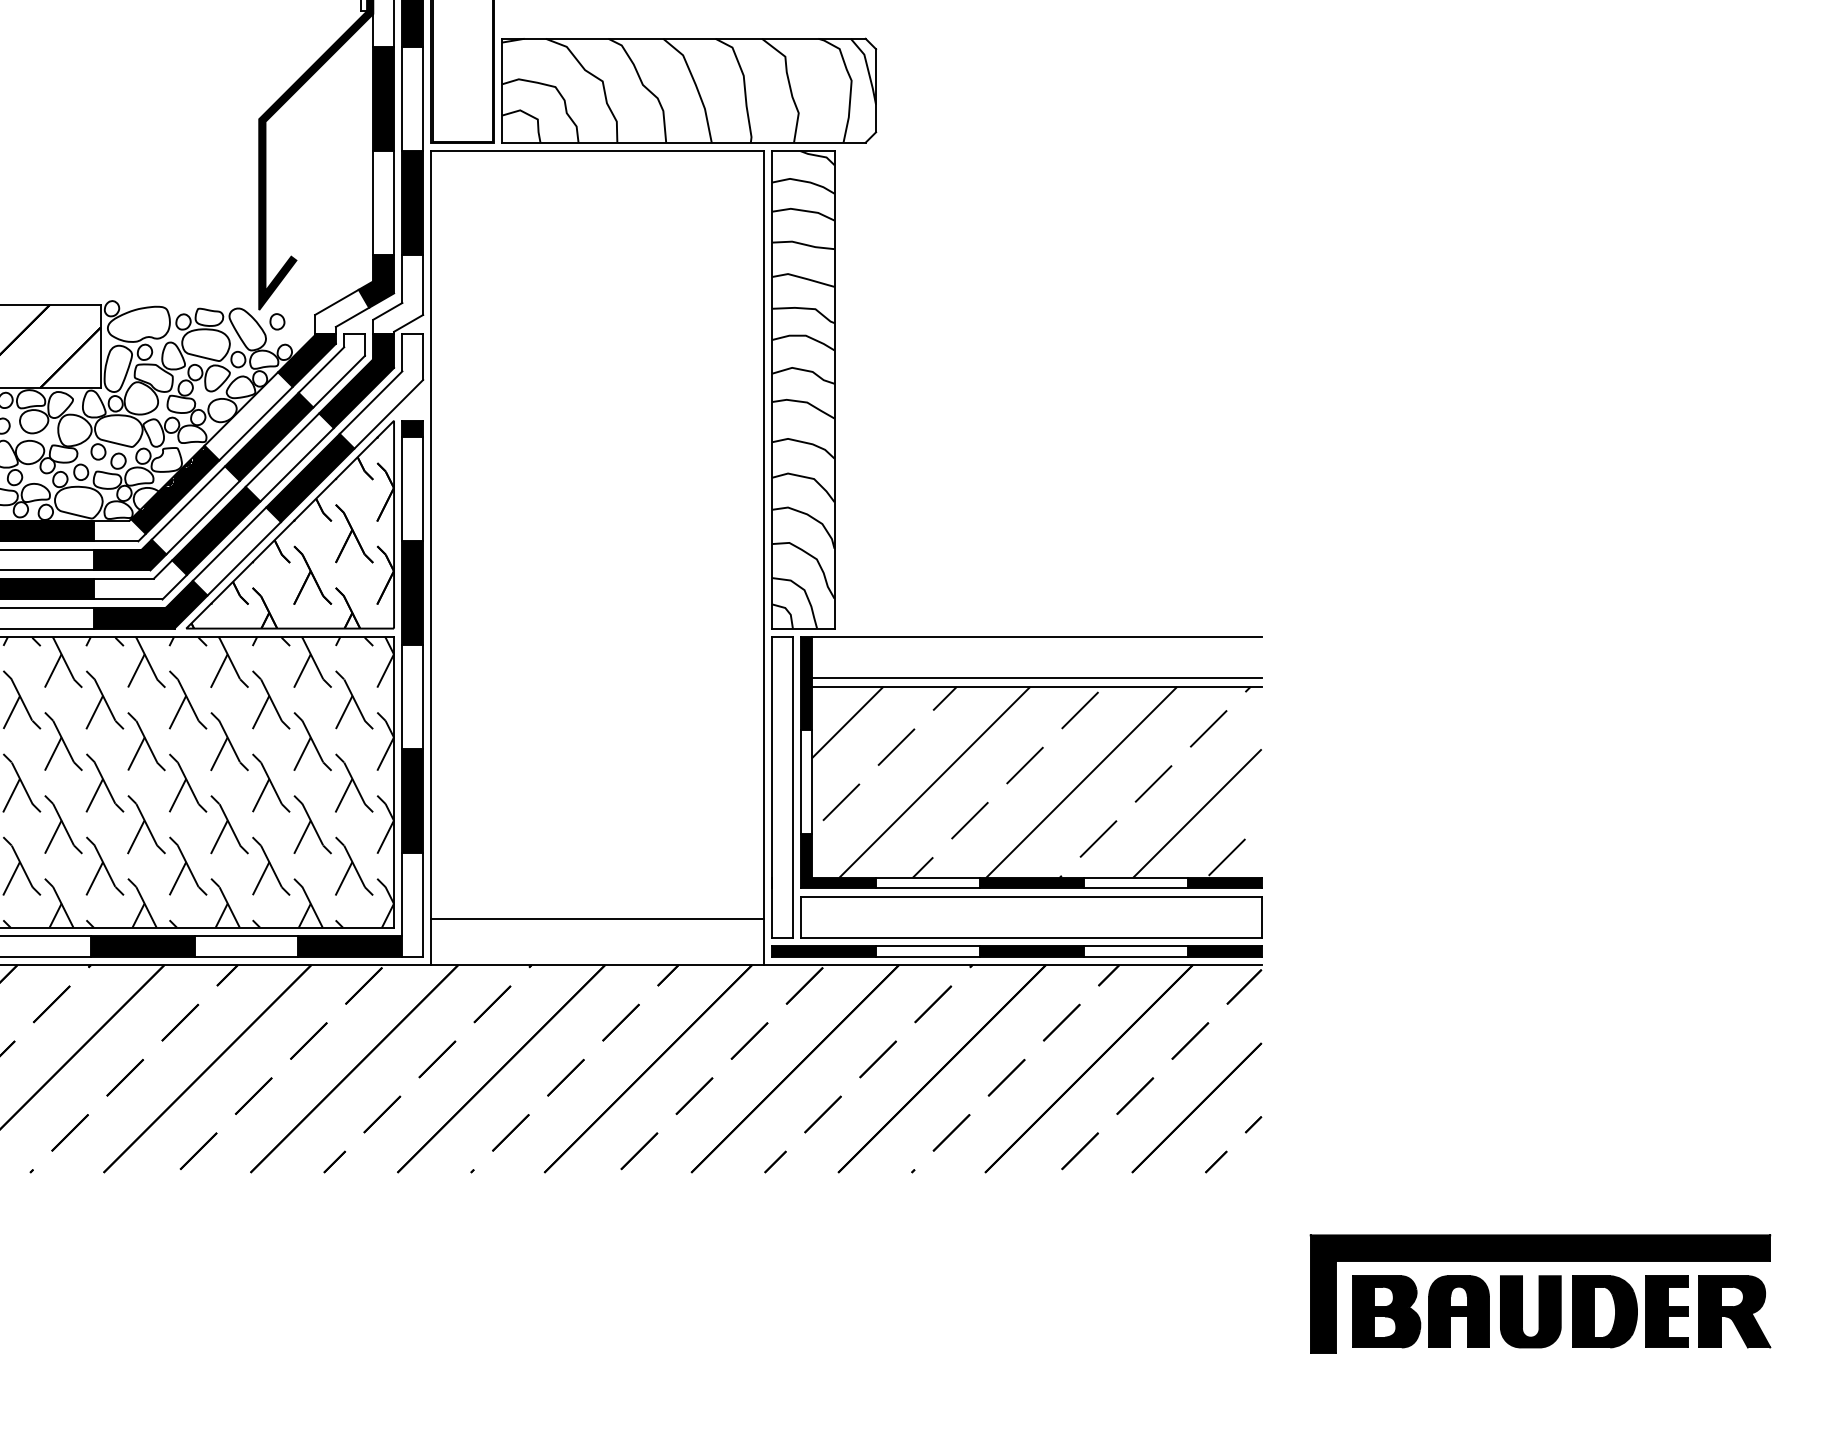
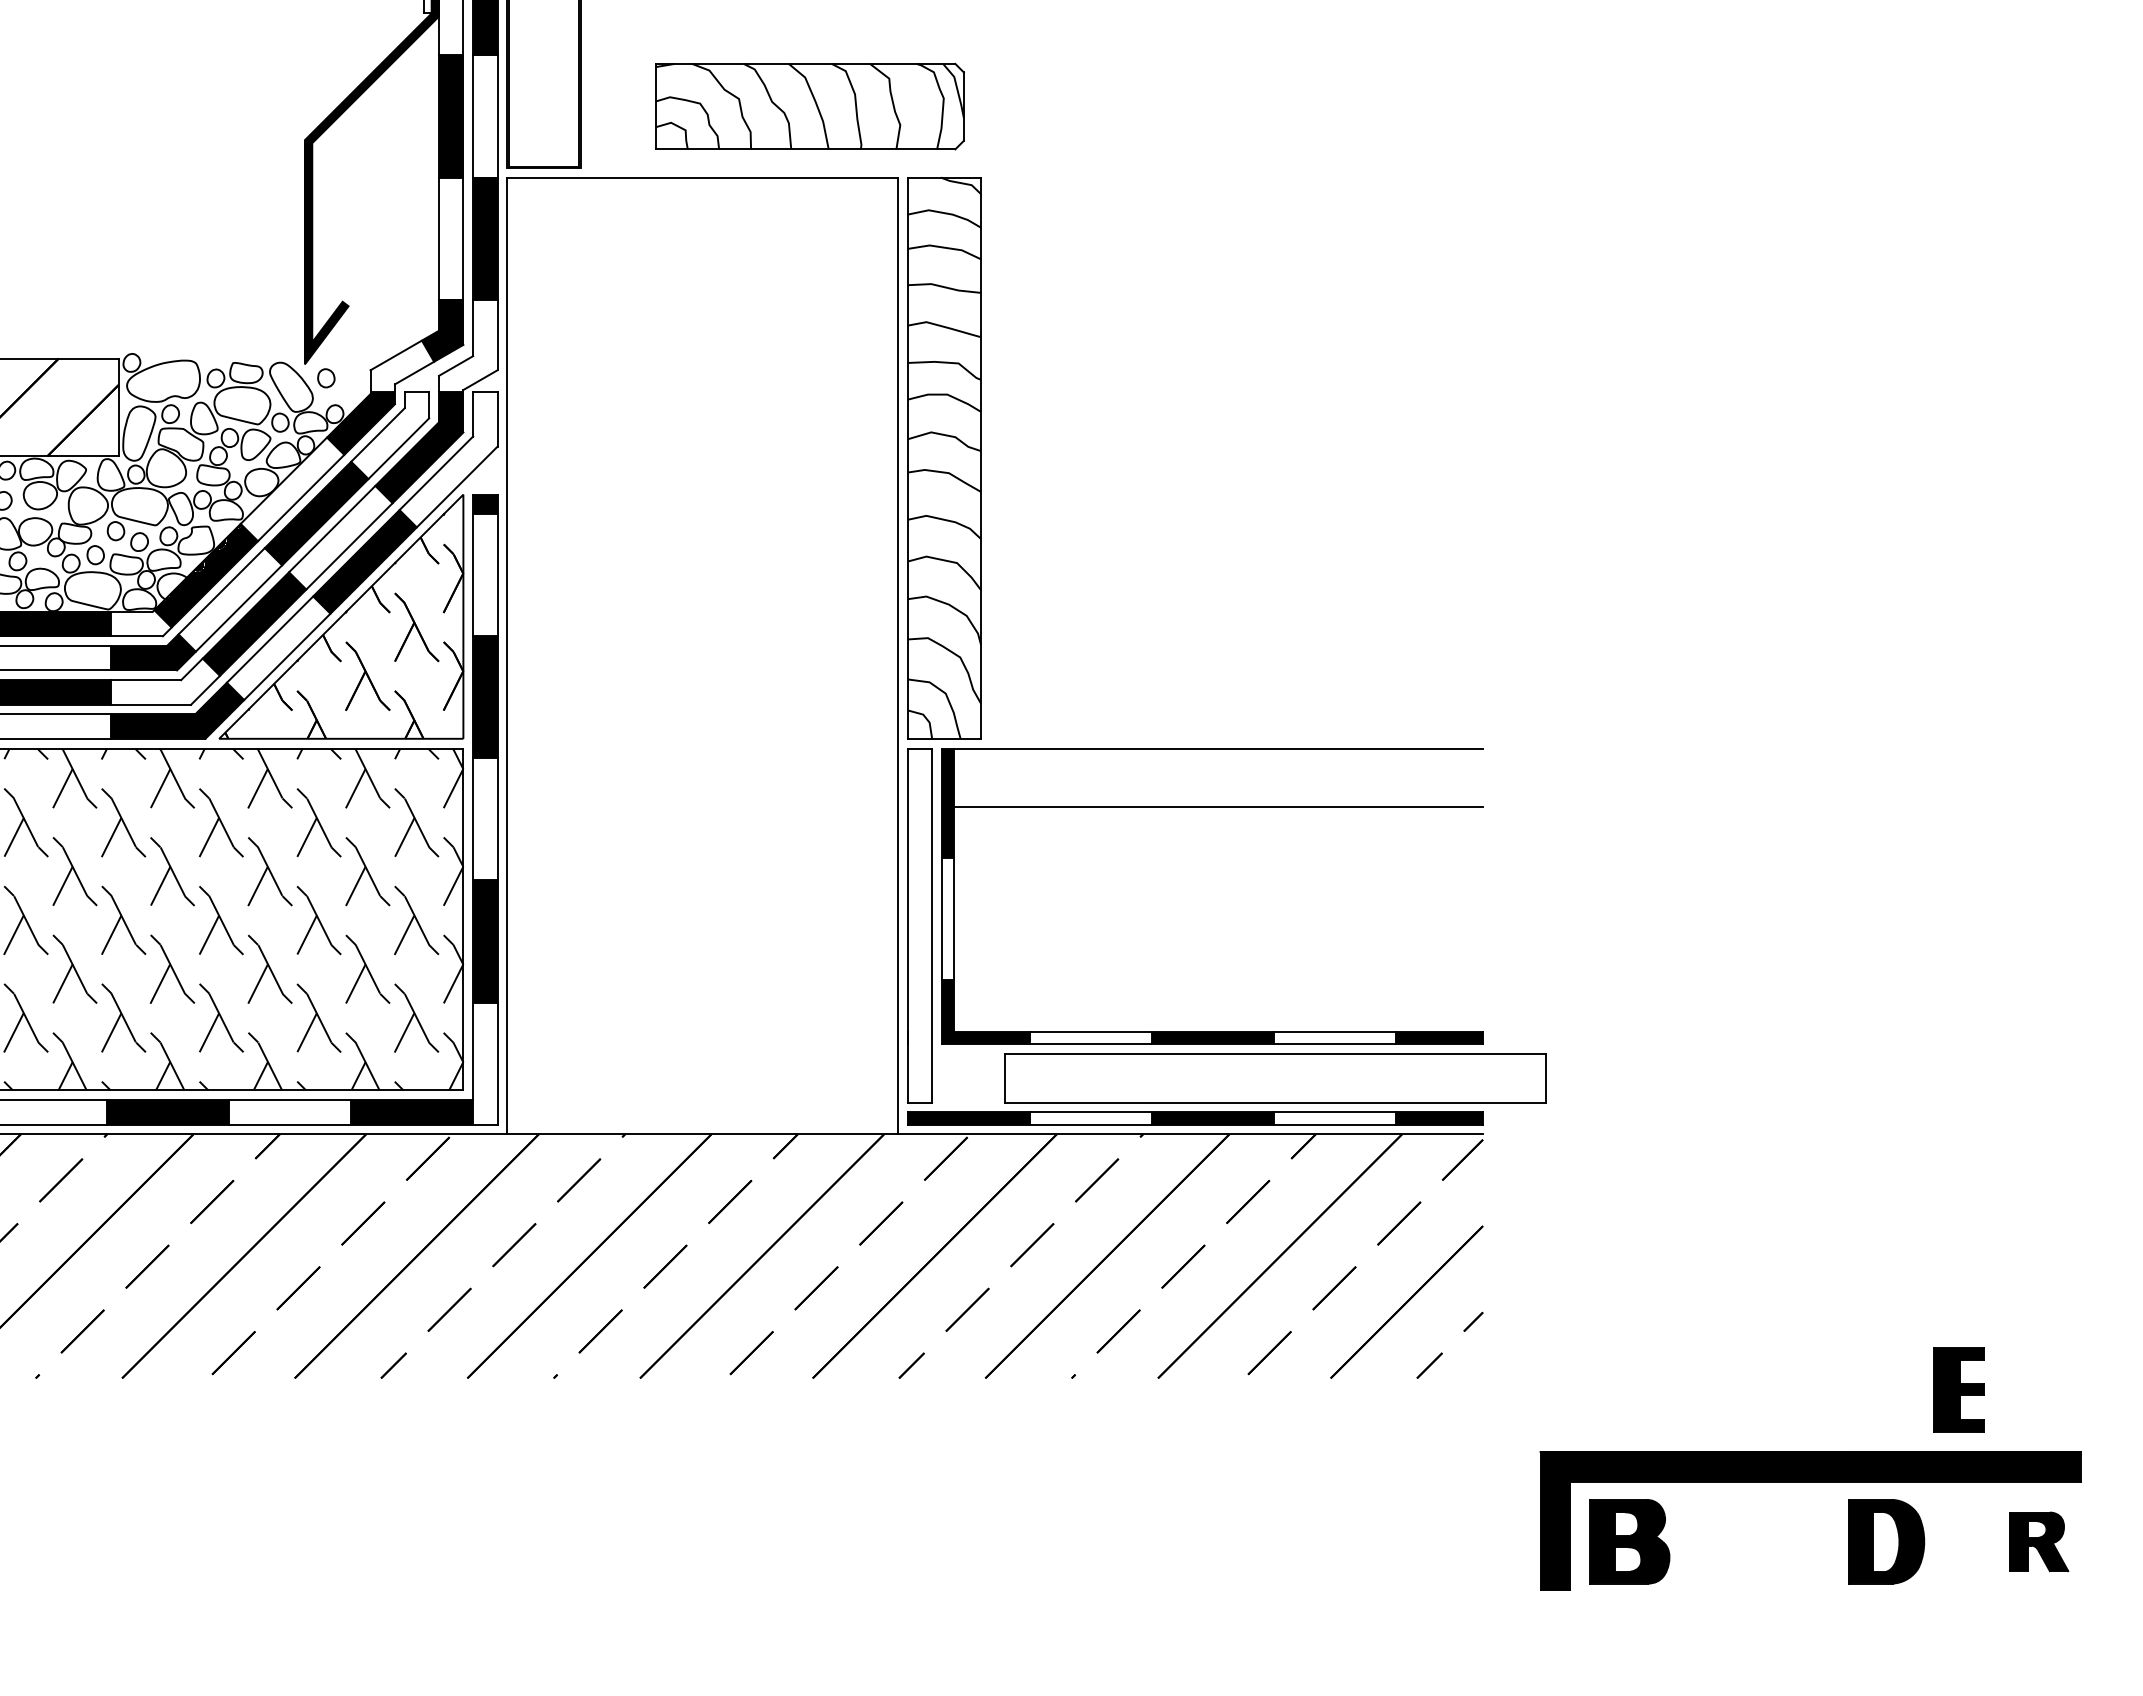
part: (688, 90) -> (809, 106), size x0.7
line: (1036, 678) -> (1218, 797), removed
hatch: (1036, 782) -> (1218, 919), removed
part: (1031, 917) -> (1275, 1078), moved
line: (597, 919) -> (702, 1080), removed
part: (1458, 1311) -> (1714, 1541), removed
part: (1538, 1311) -> (1808, 1541), removed
part: (1666, 1311) -> (1958, 1389), moved
part: (1734, 1311) -> (2038, 1541), size x0.7

